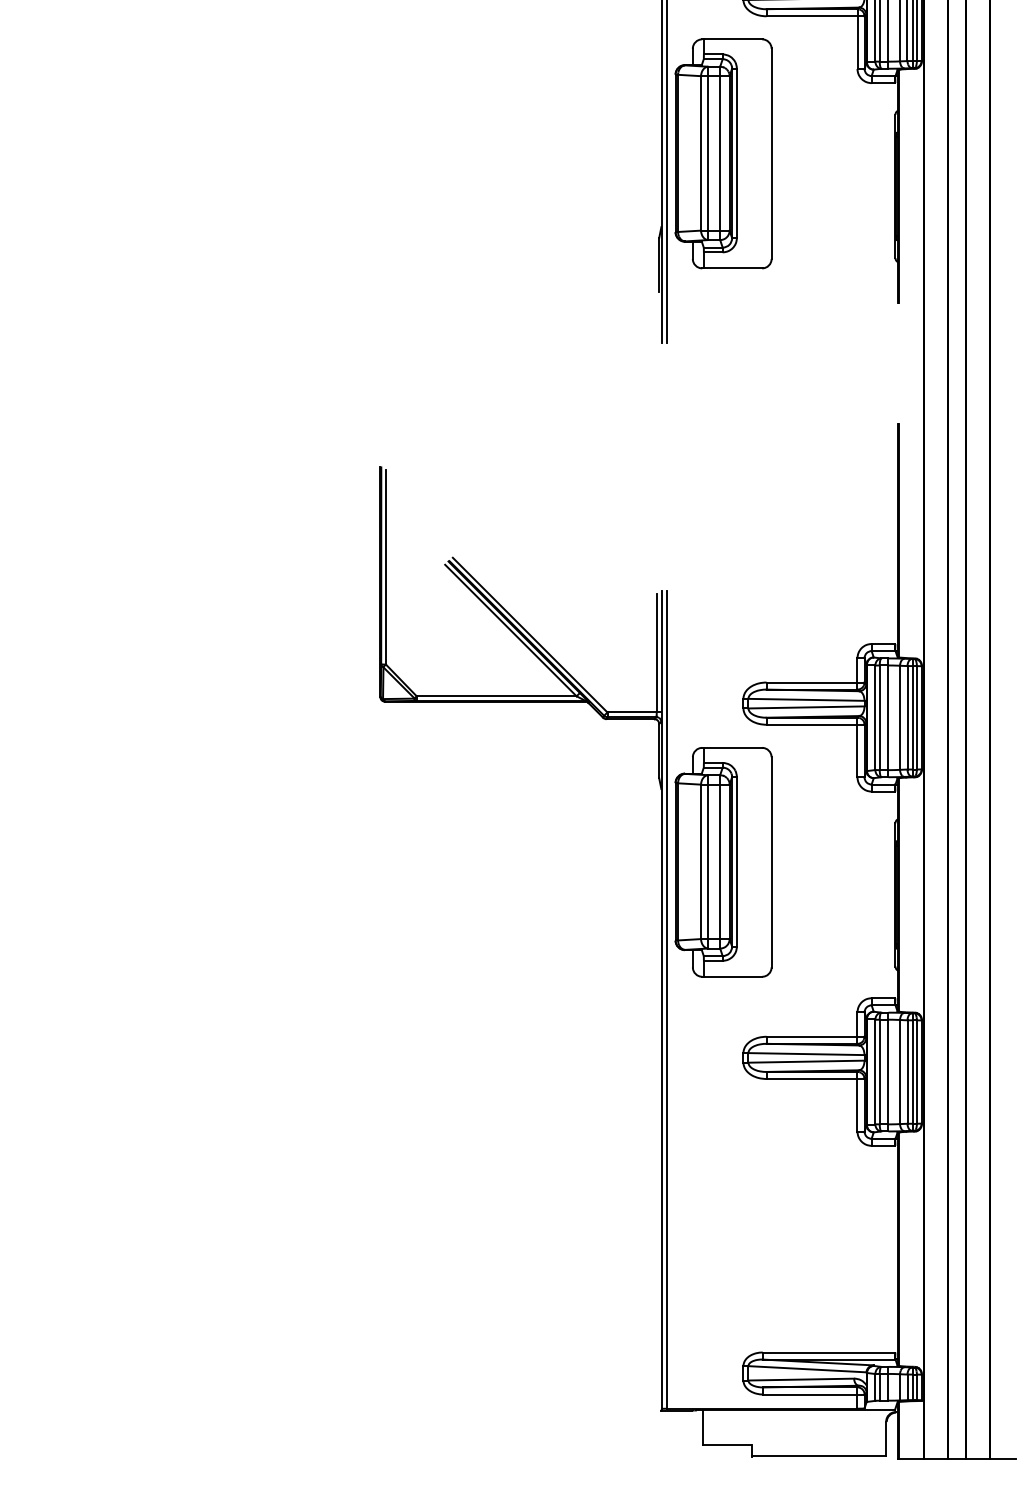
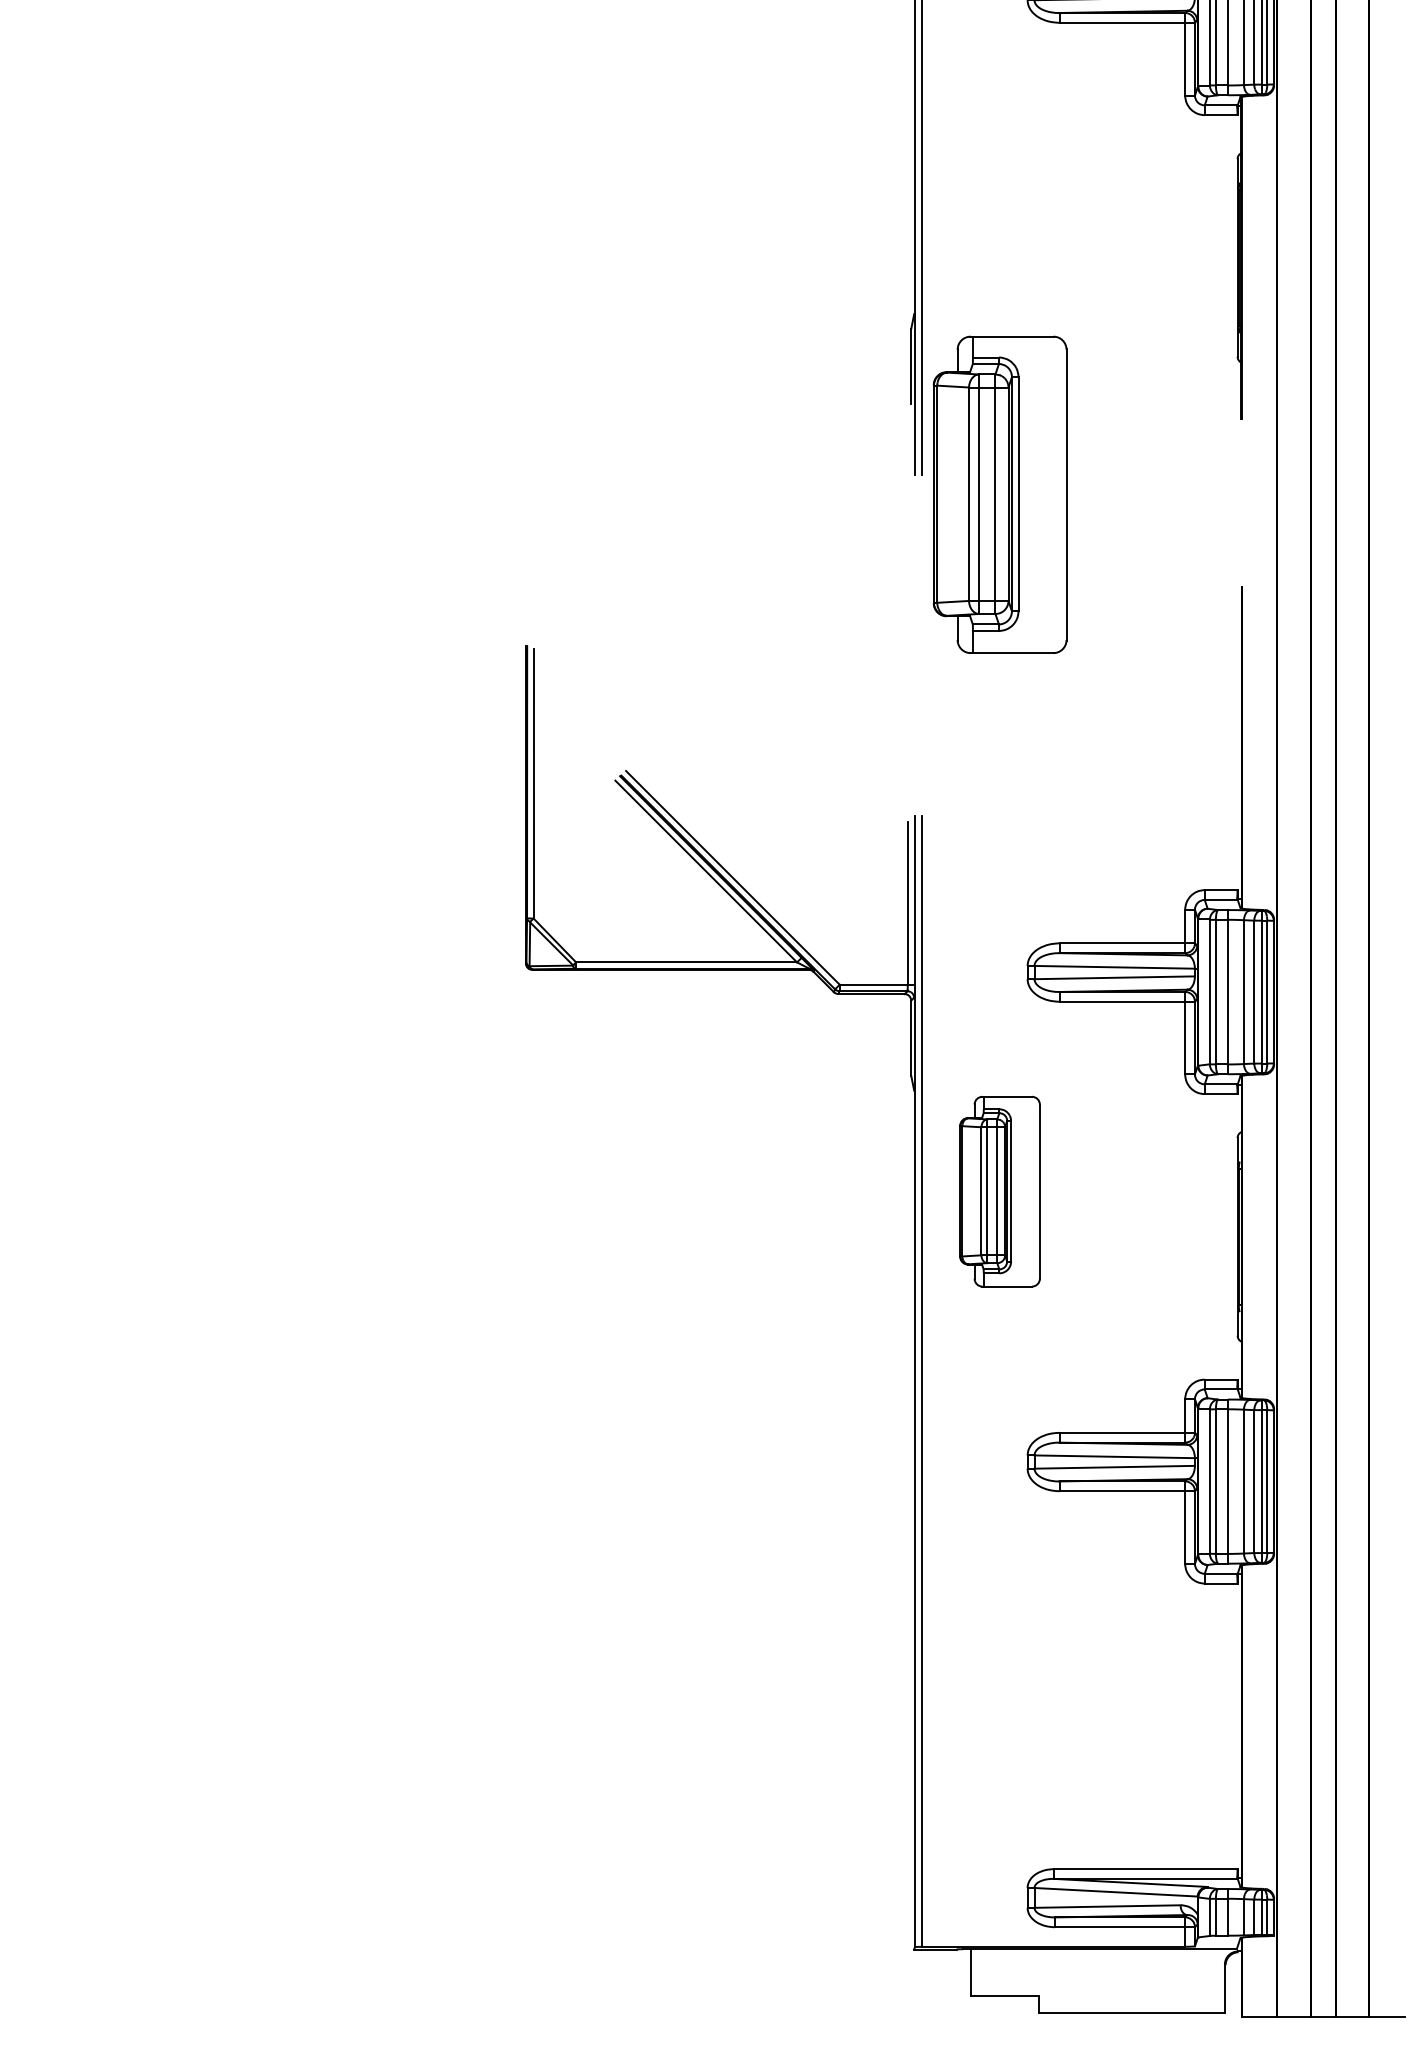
part: (723, 153) -> (999, 494), moved
part: (723, 862) -> (999, 1191), size x0.6

